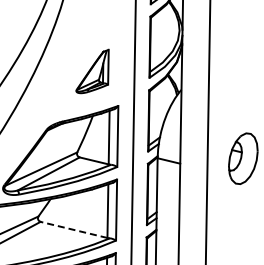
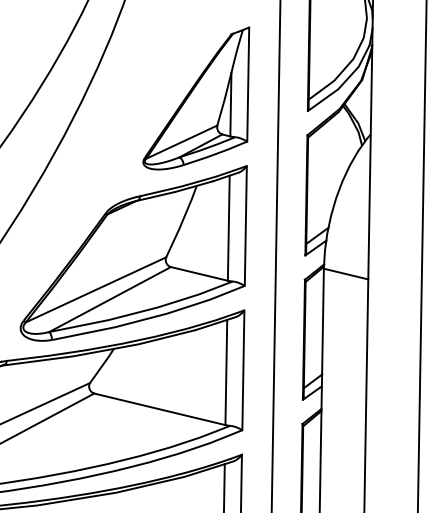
part: (92, 71) -> (196, 98), size x1.67
line: (73, 229) -> (158, 408), dashed -> solid

